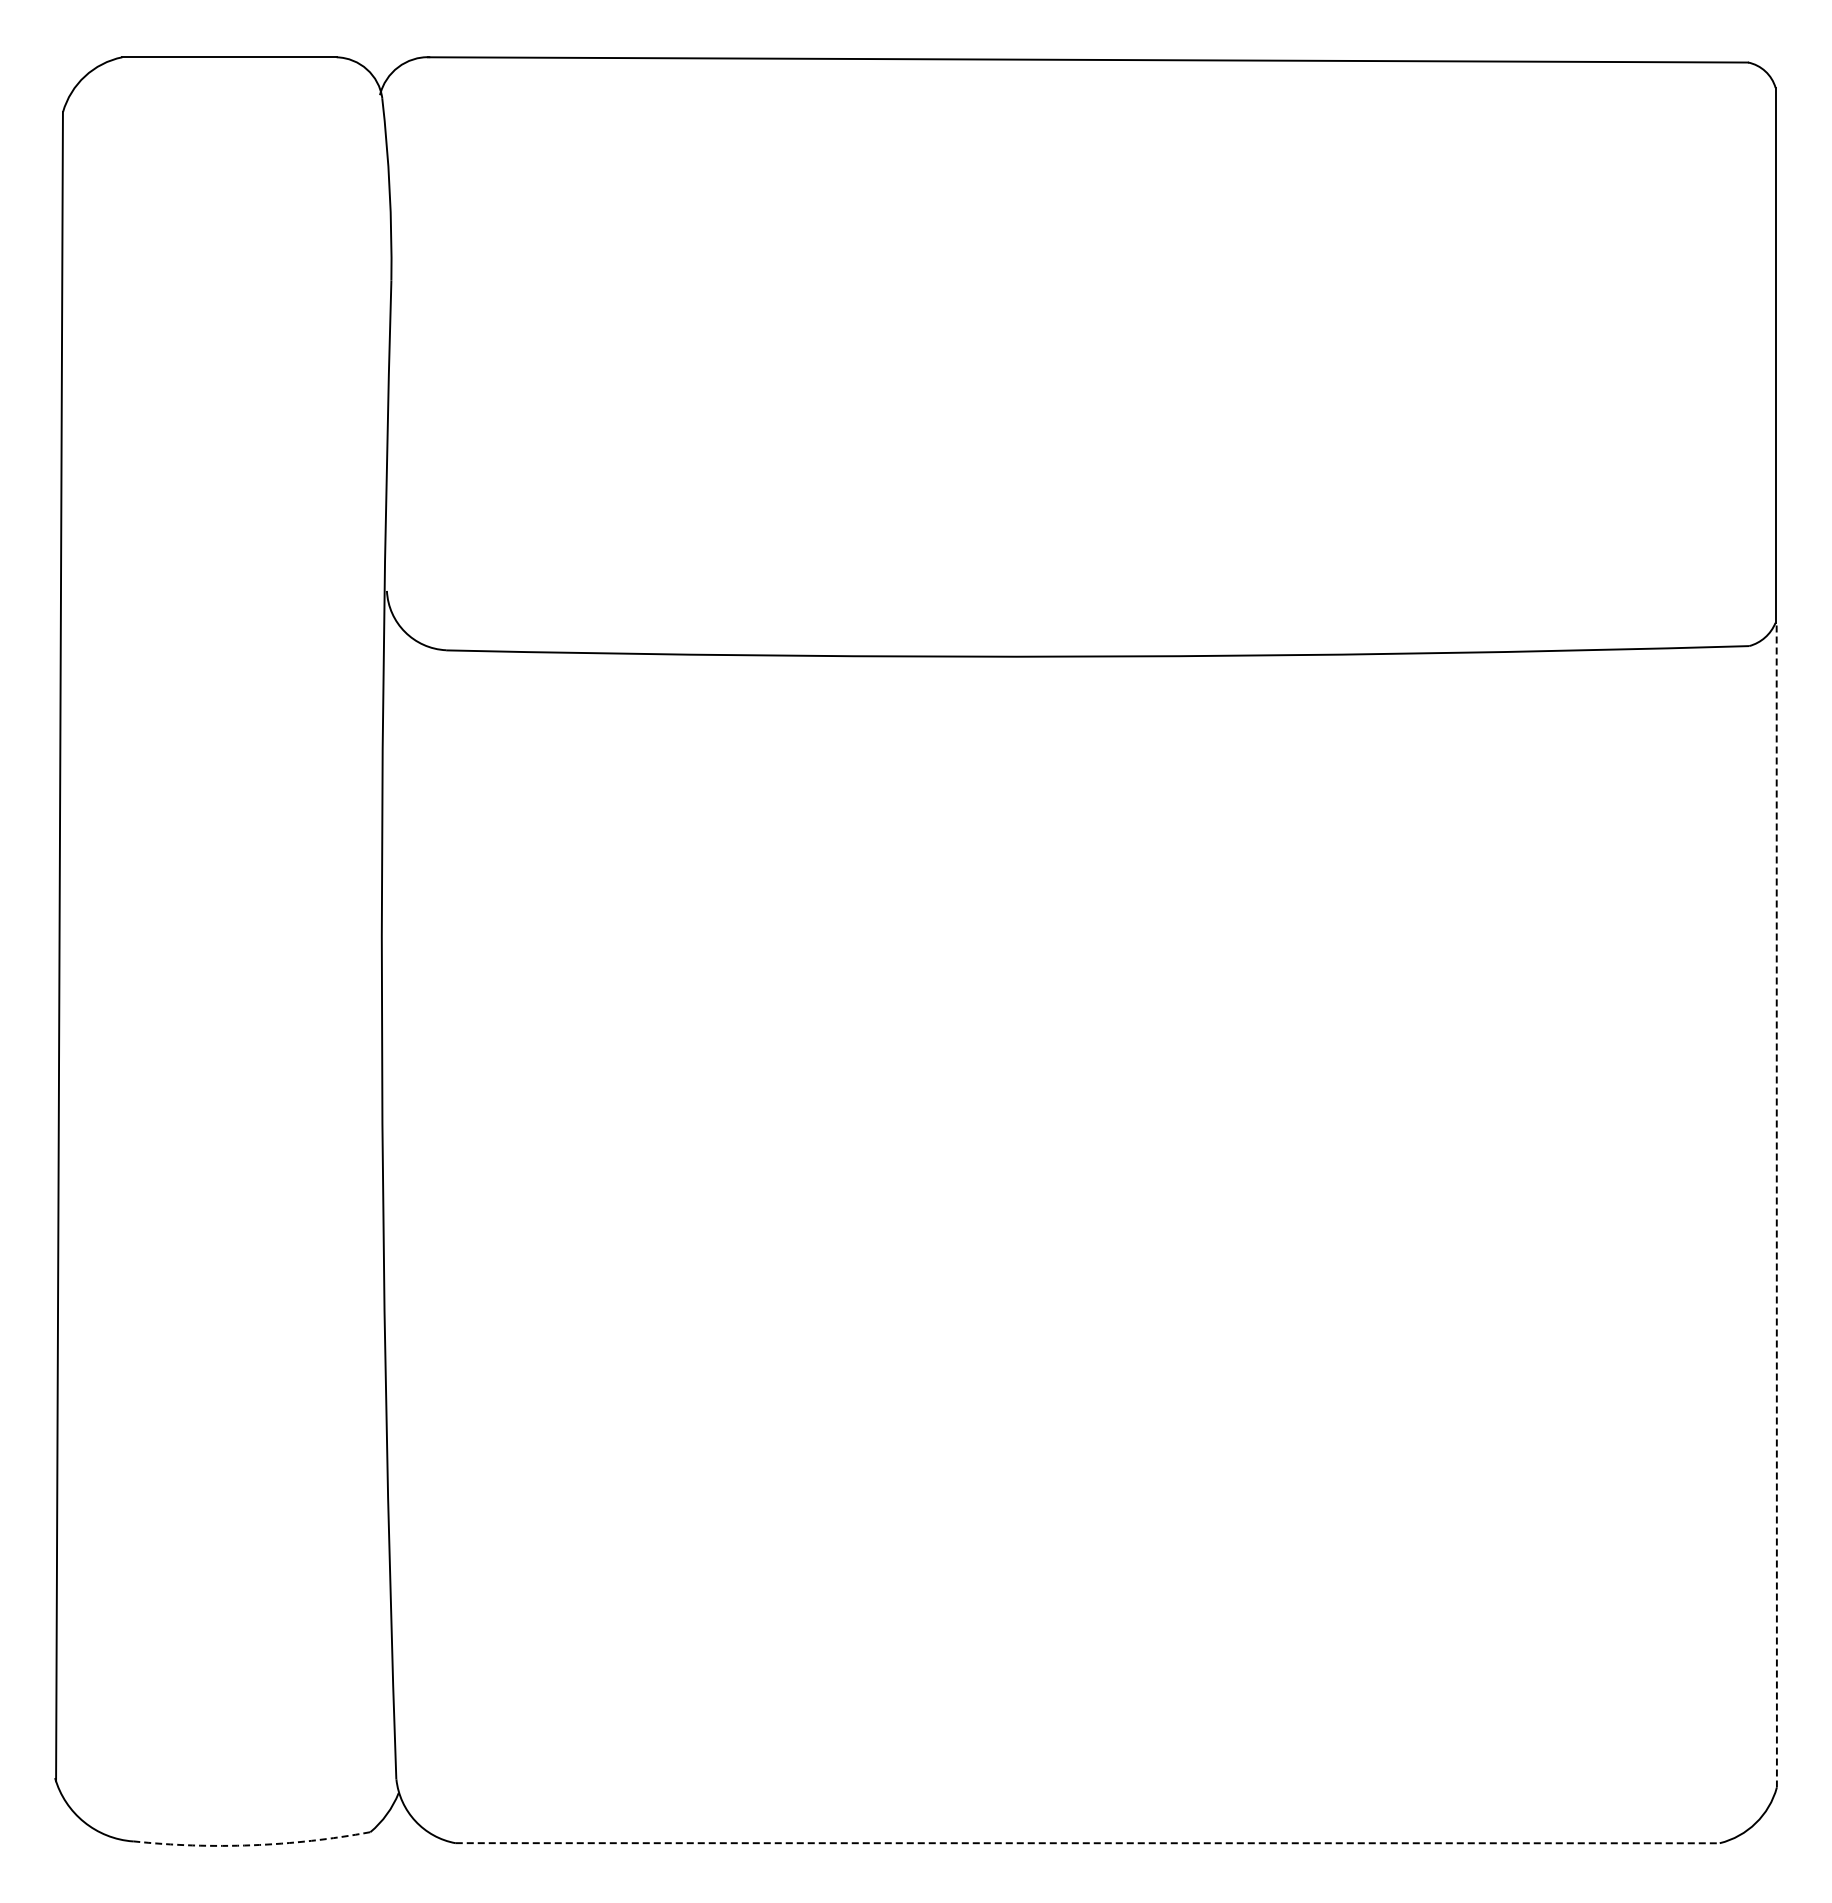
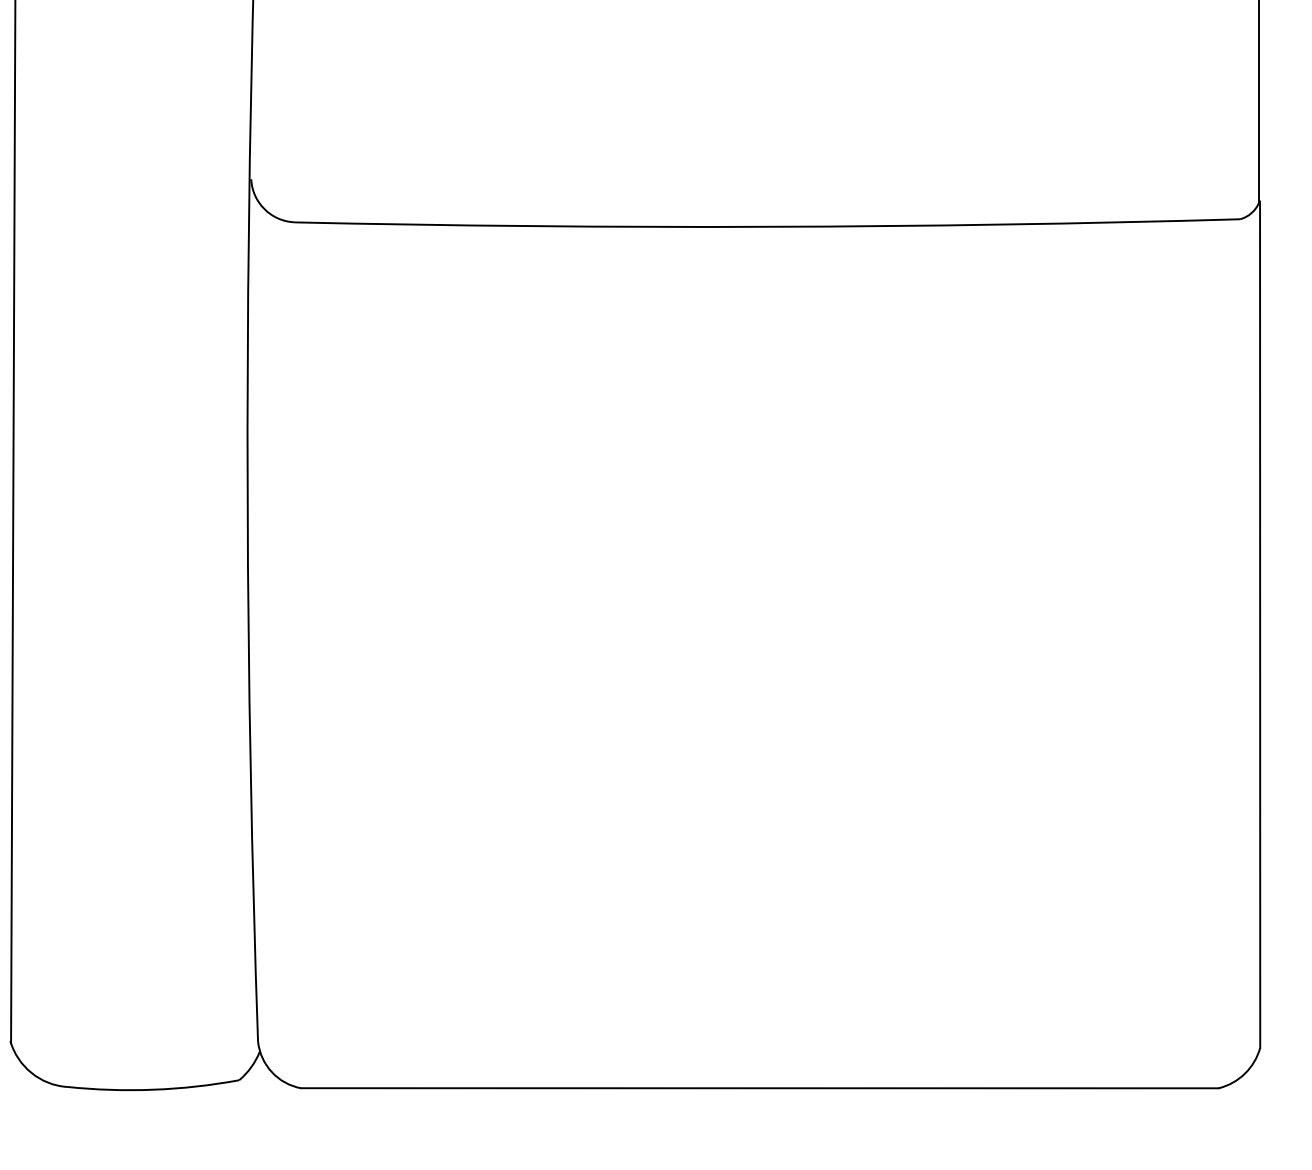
line: (1776, 1204) -> (1259, 624), dashed -> solid
line: (1087, 1843) -> (759, 1088), dashed -> solid
arc: (252, 1845) -> (153, 1089), dashed -> solid

